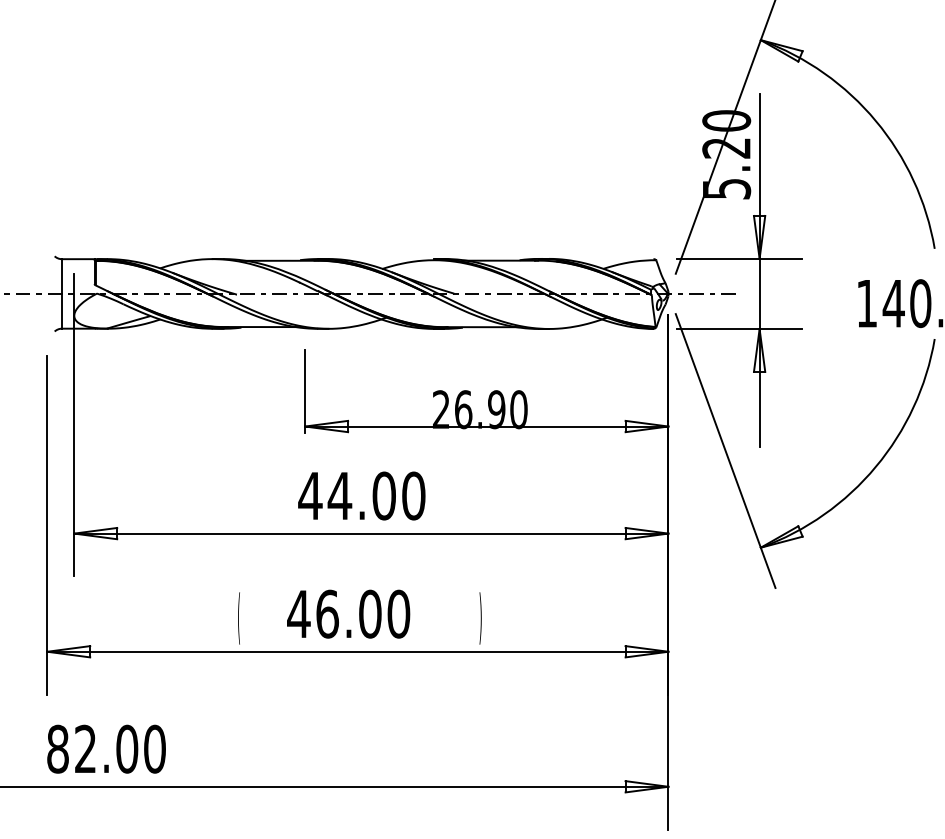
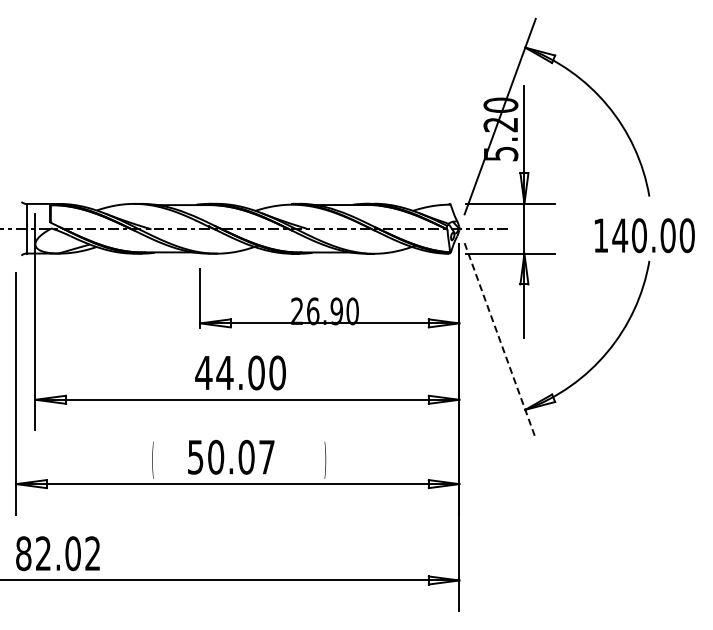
line: (726, 451) -> (500, 341), solid -> dashed
text: (349, 613) -> (231, 456), 46.00 -> 50.07
text: (154, 748) -> (92, 553), 82.00 -> 82.02

